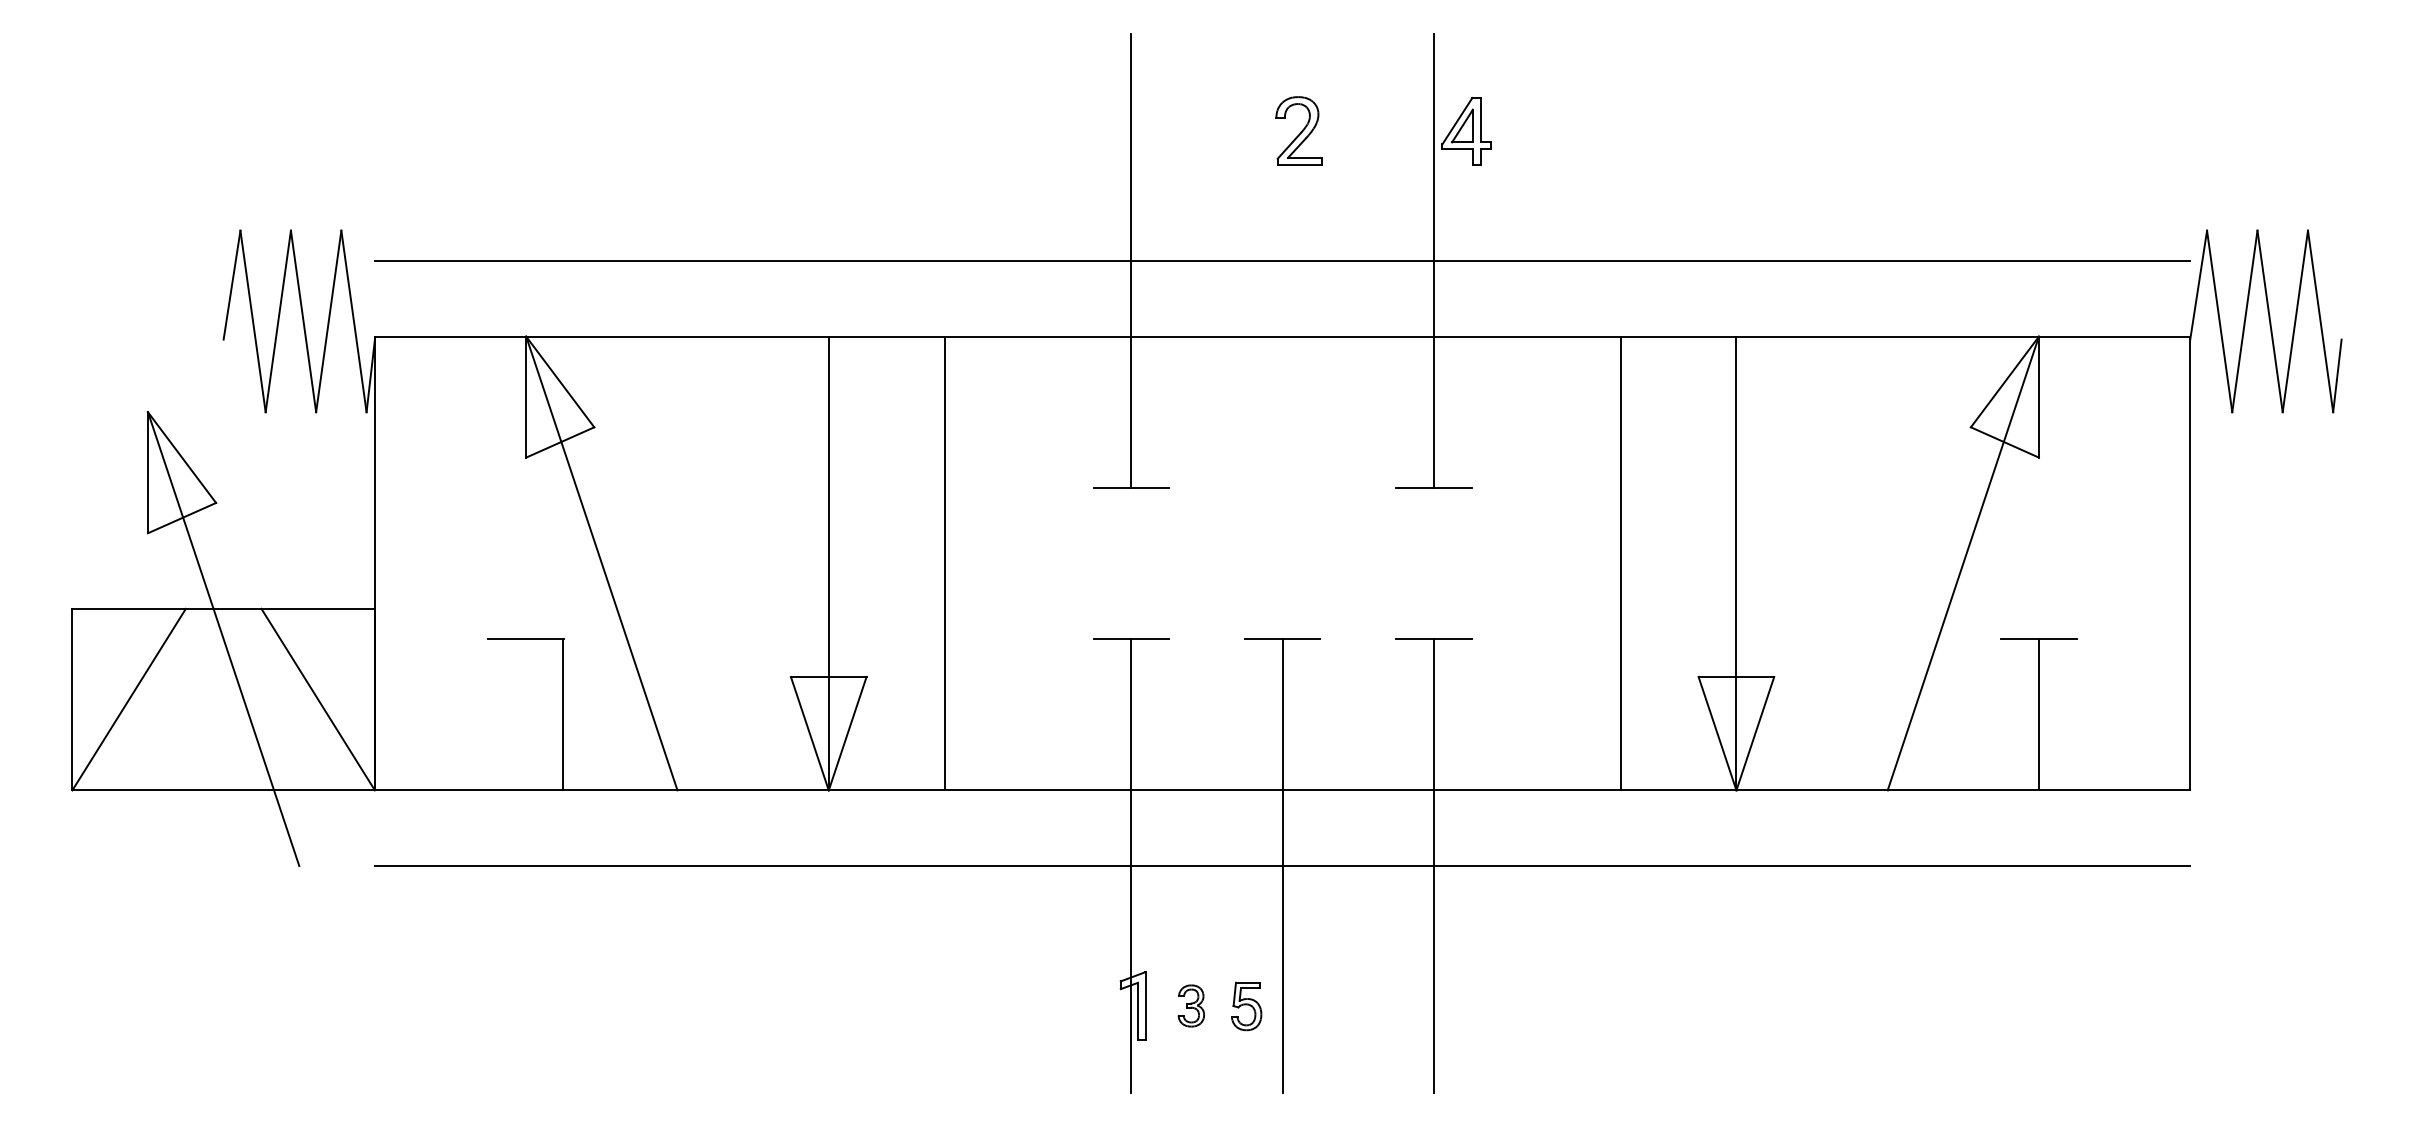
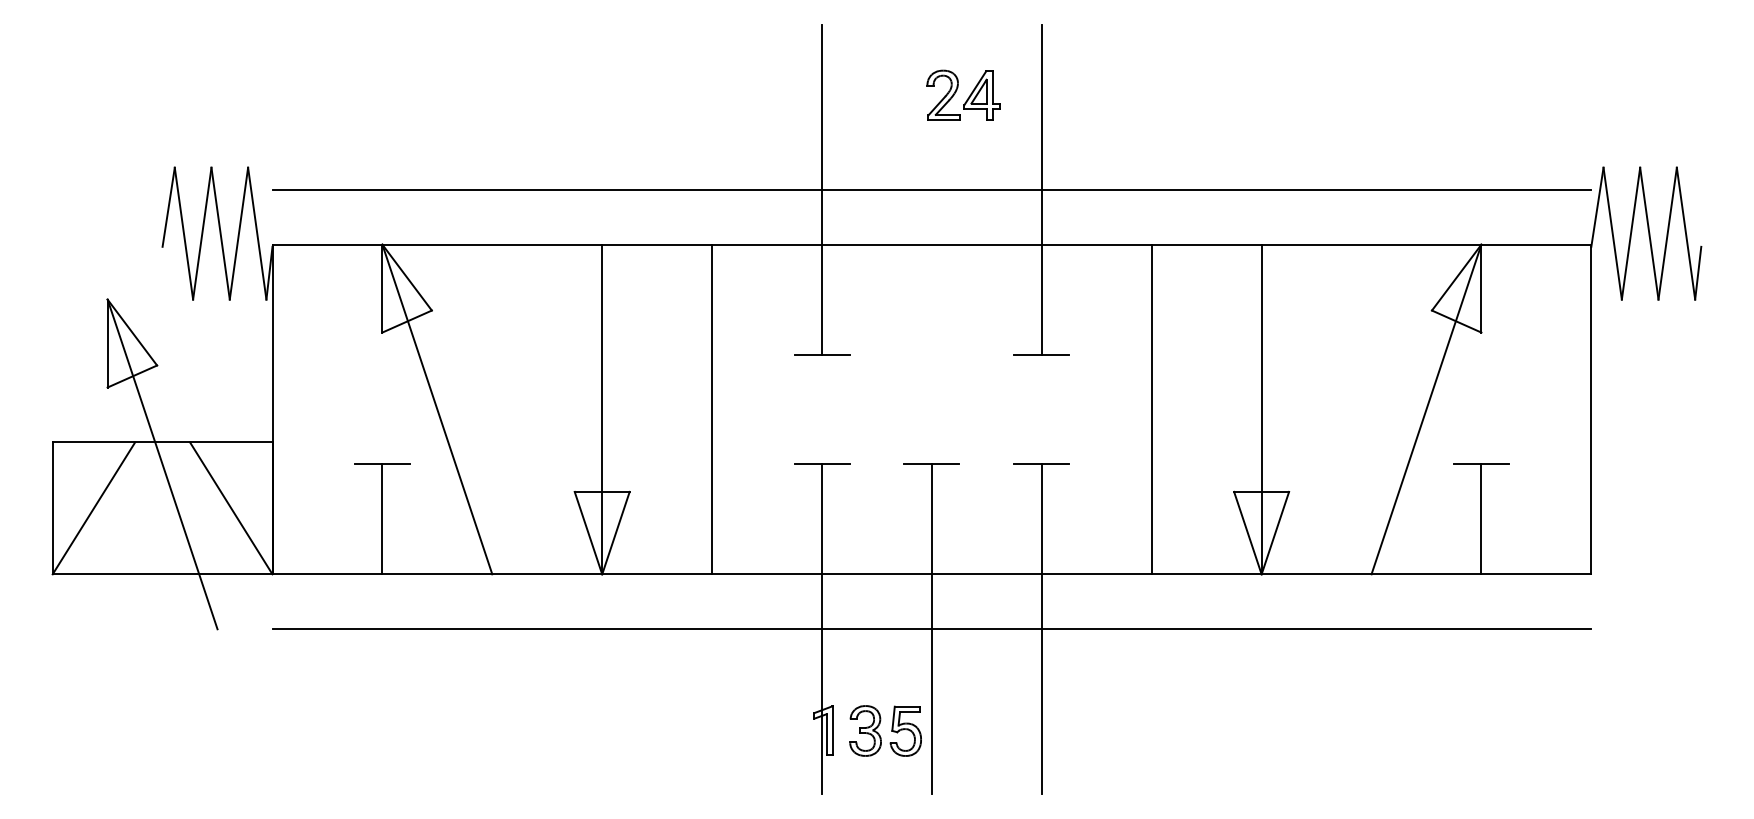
part: (1466, 131) -> (981, 95), moved
line: (945, 563) -> (712, 409), moved
line: (1621, 563) -> (1151, 409), moved
line: (563, 714) -> (382, 519), moved
part: (1191, 1005) -> (865, 730), size x1.67
part: (1246, 1006) -> (905, 731), size x1.43

